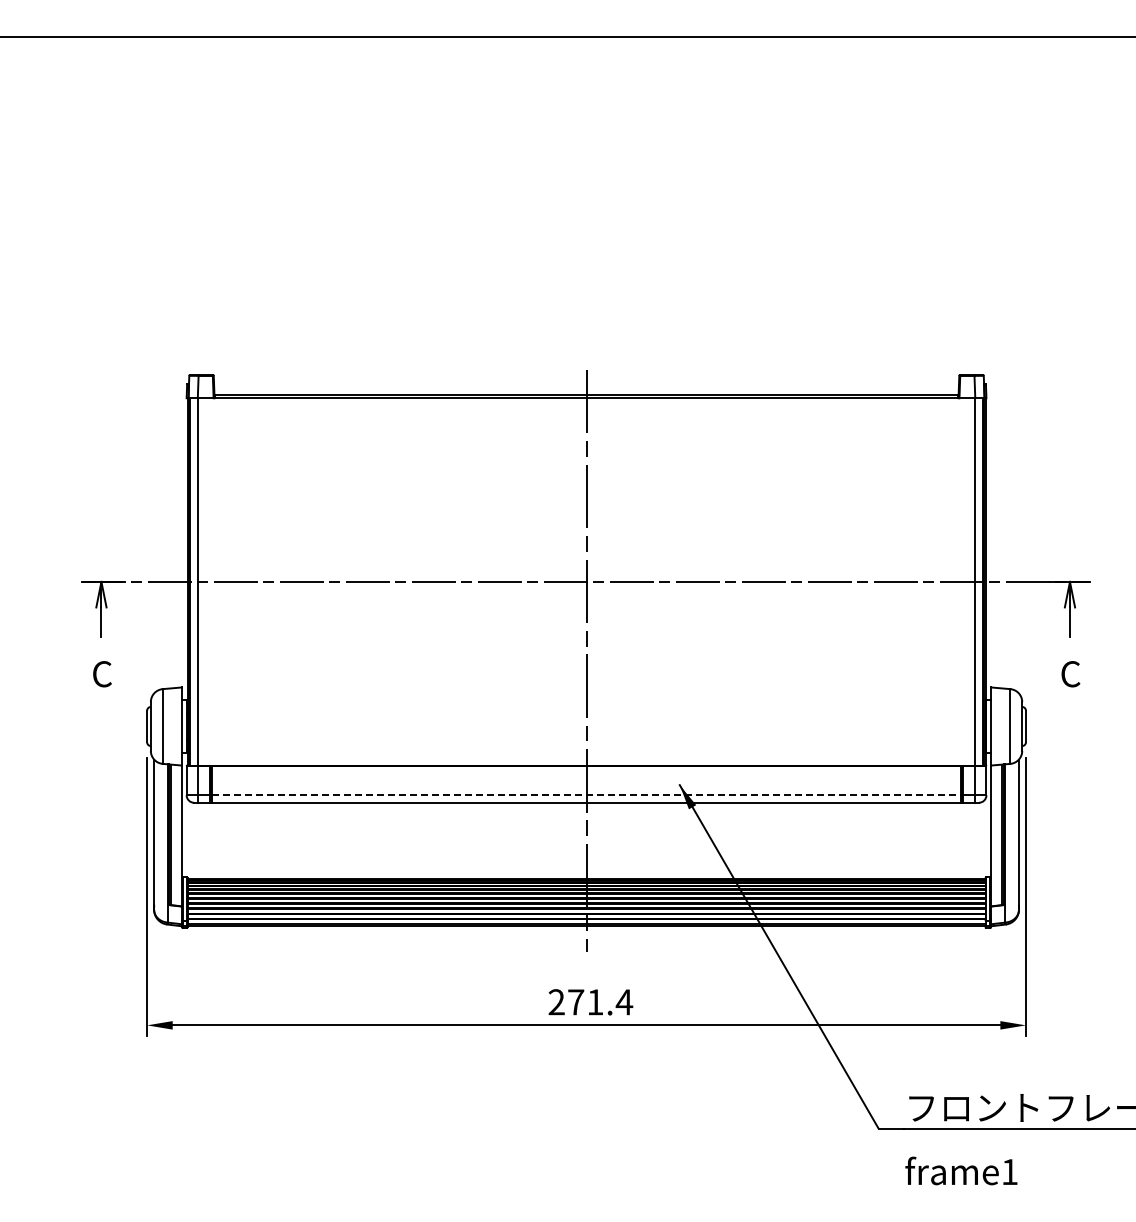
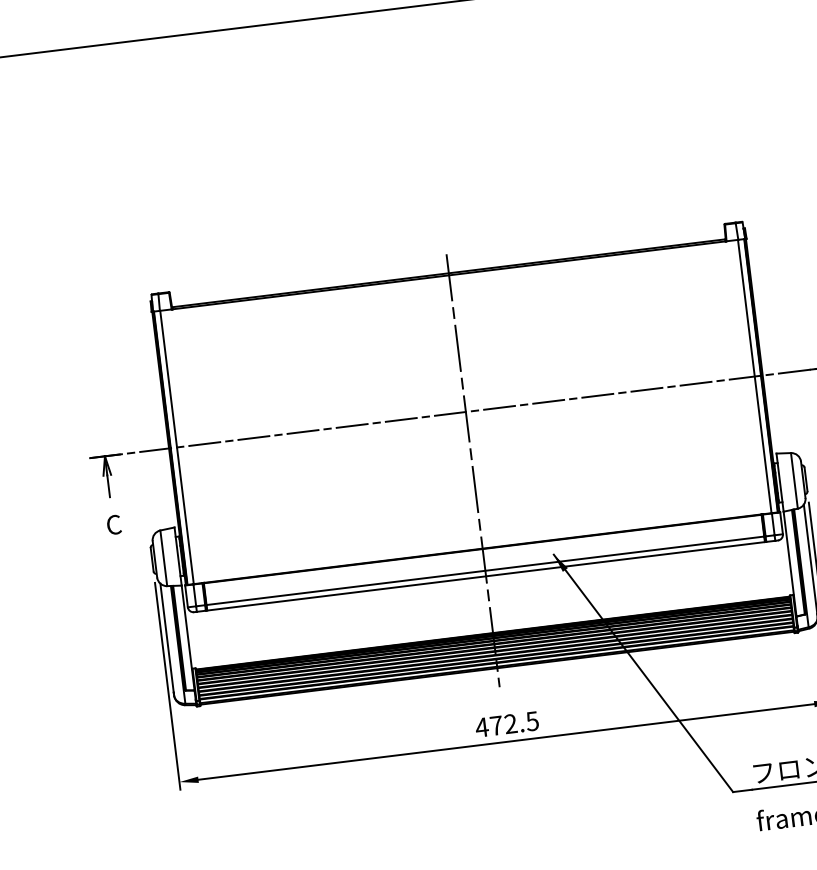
line: (586, 795) -> (485, 570), dashed -> solid
text: (590, 1002) -> (507, 724), 271.4 -> 472.5

